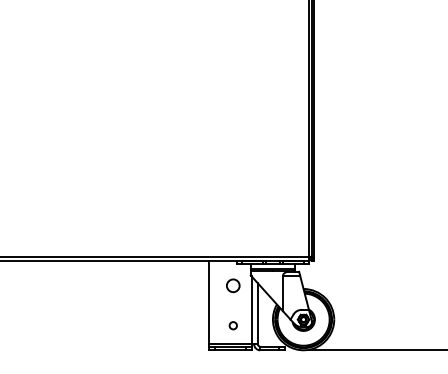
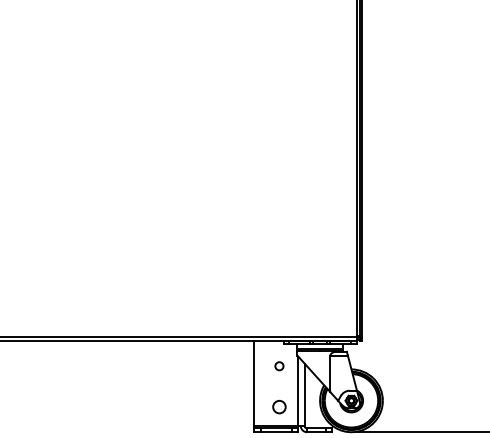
circle: (233, 286) -> (279, 366), size x0.62
circle: (233, 325) -> (279, 406), size x1.67

